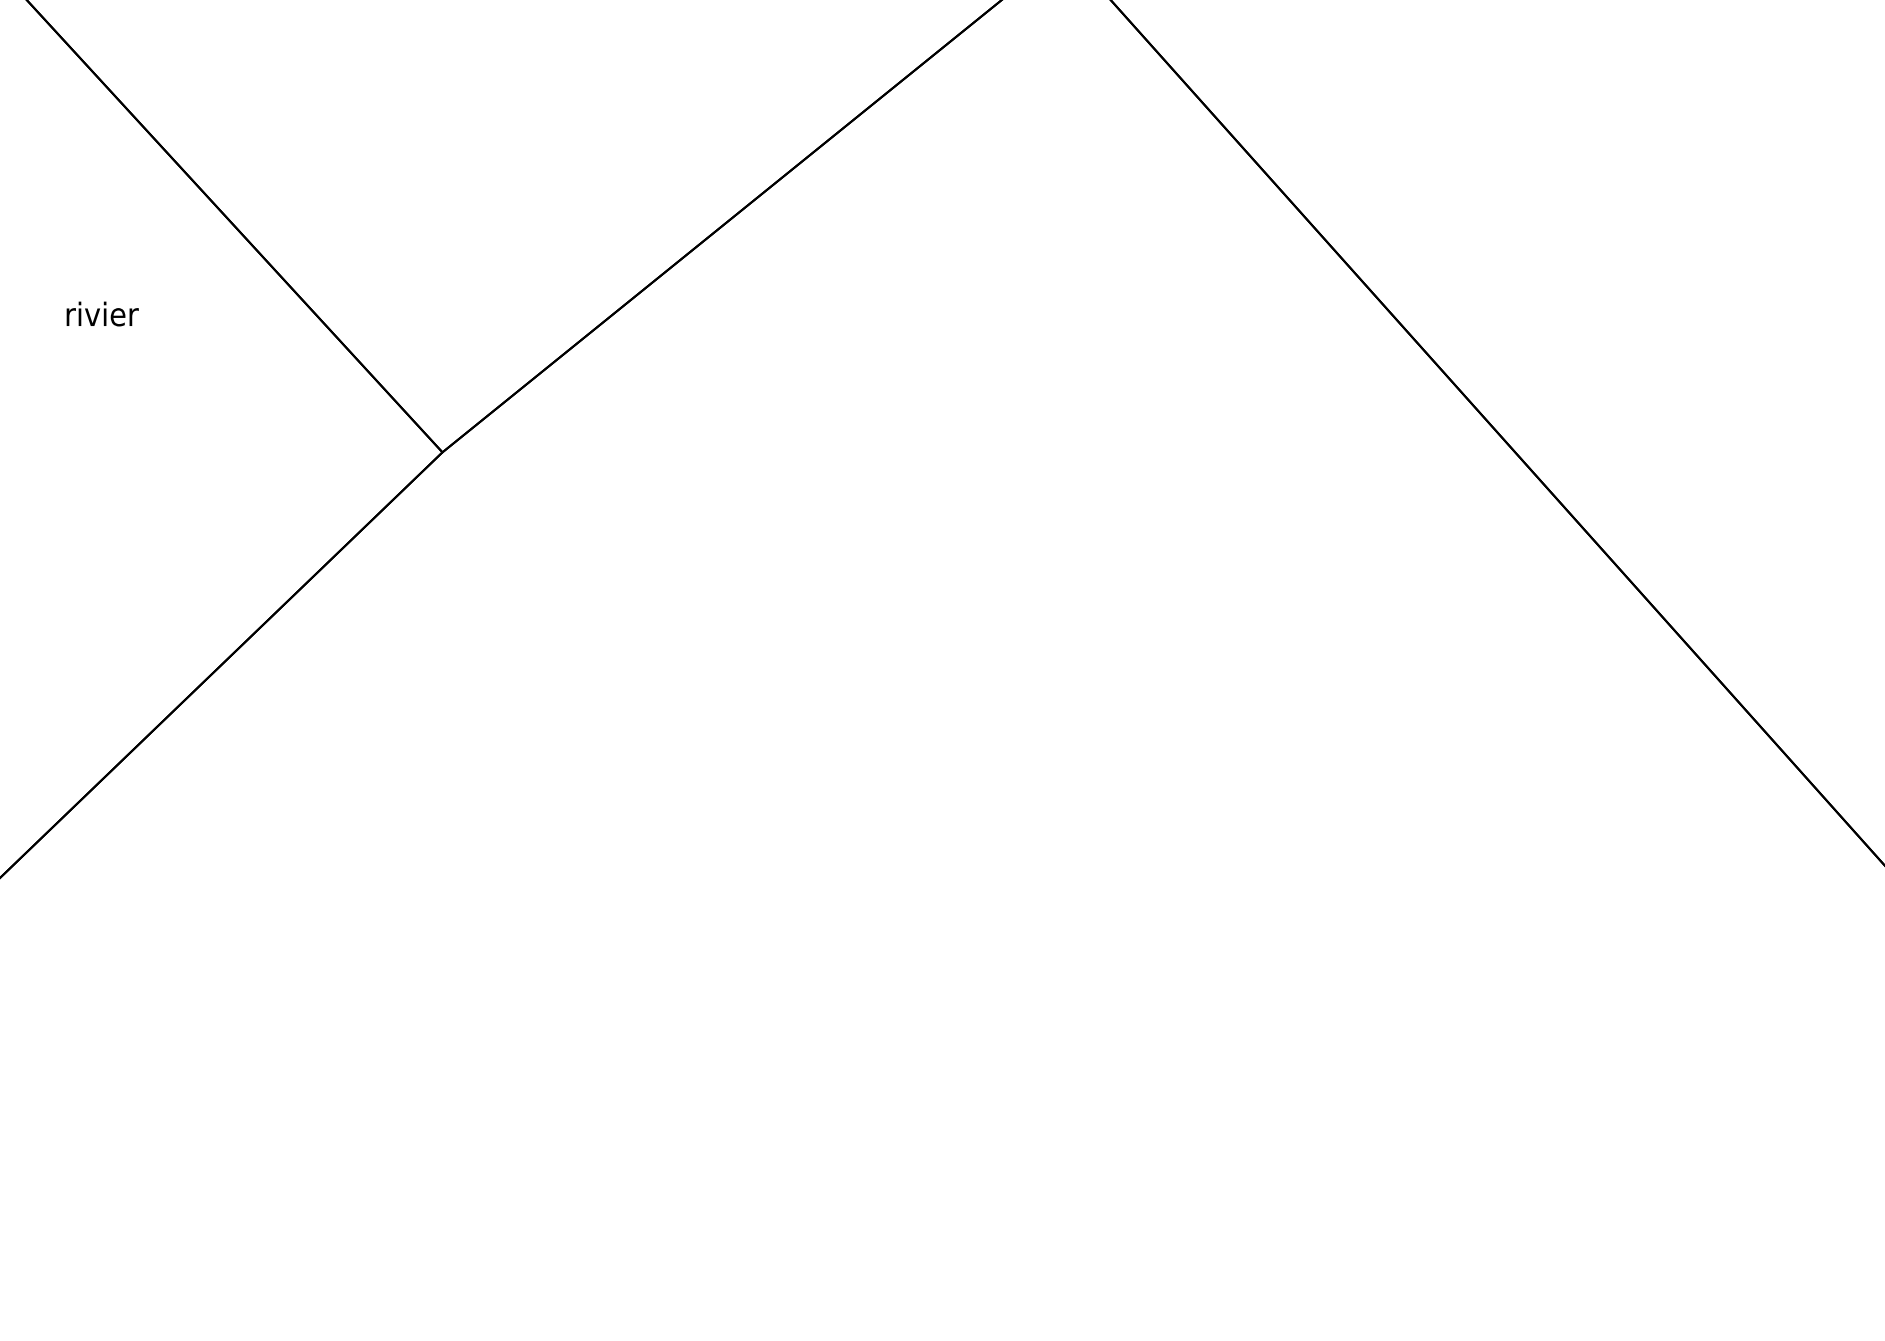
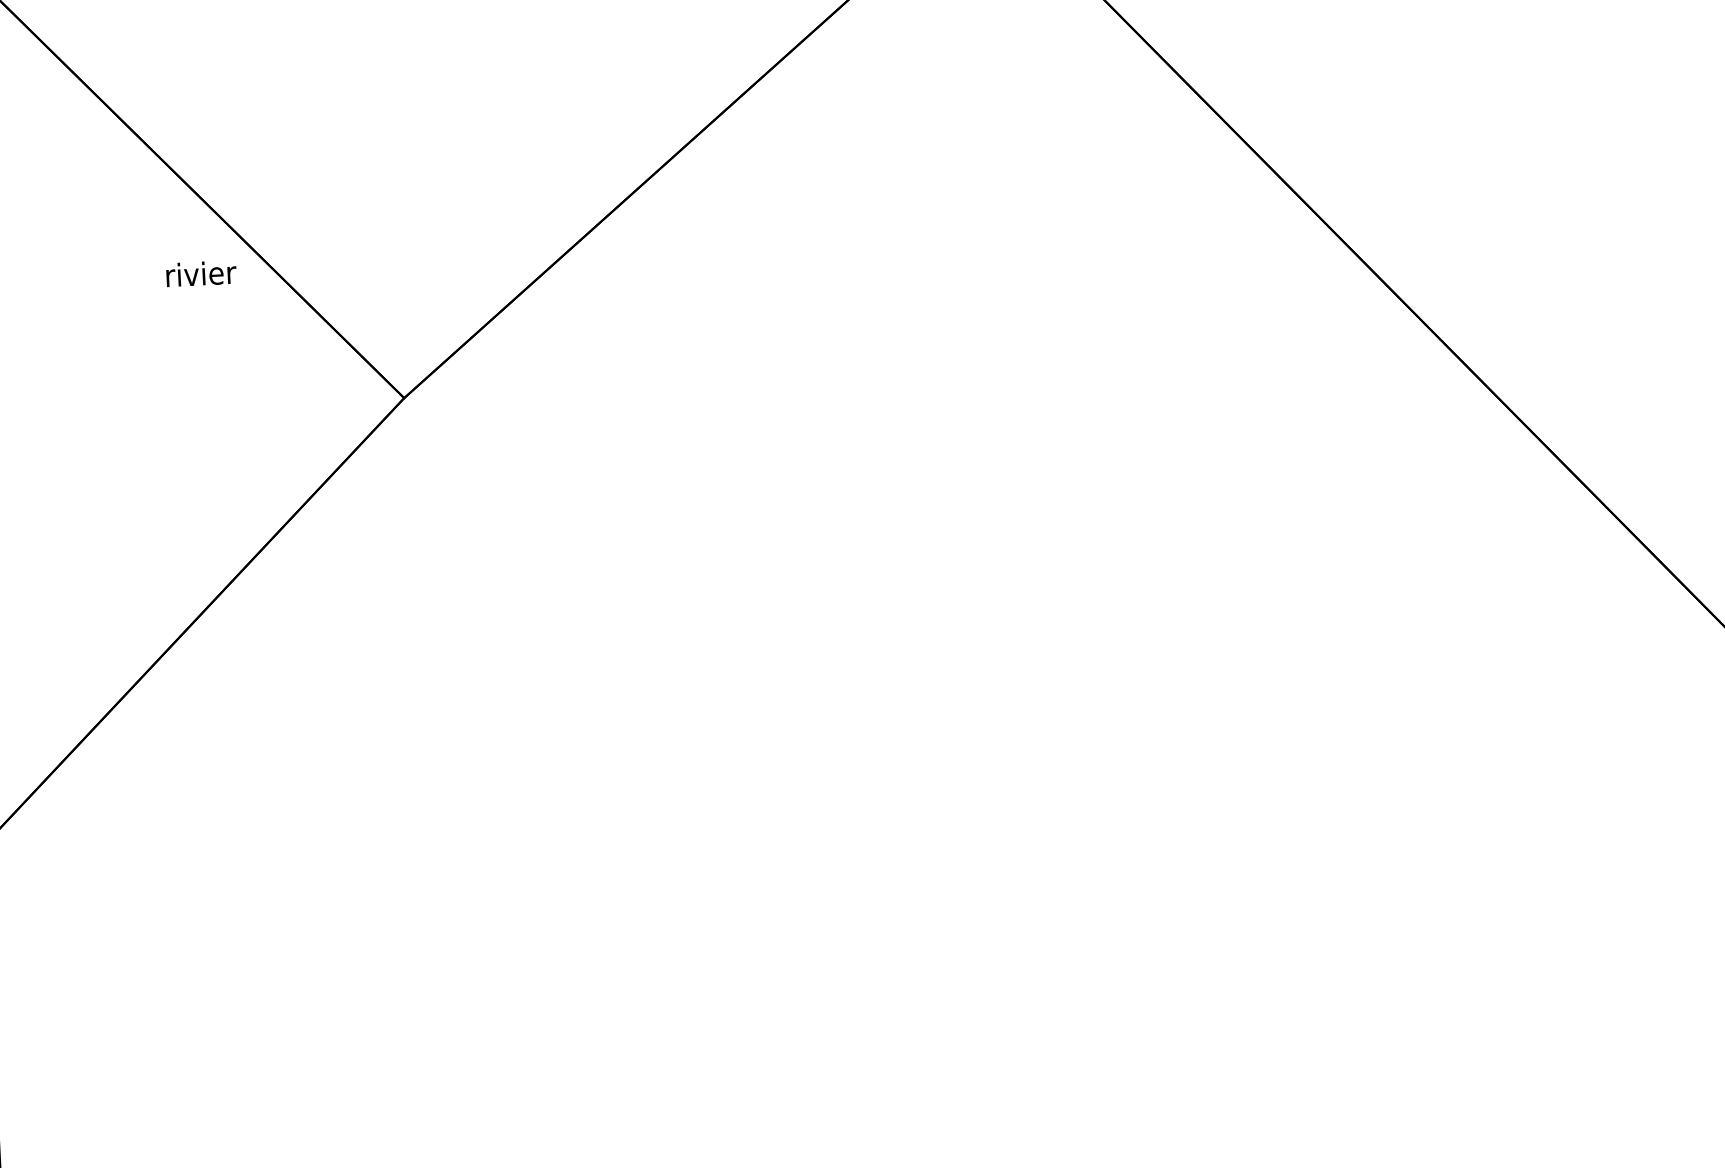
text: (102, 313) -> (201, 273), moved

